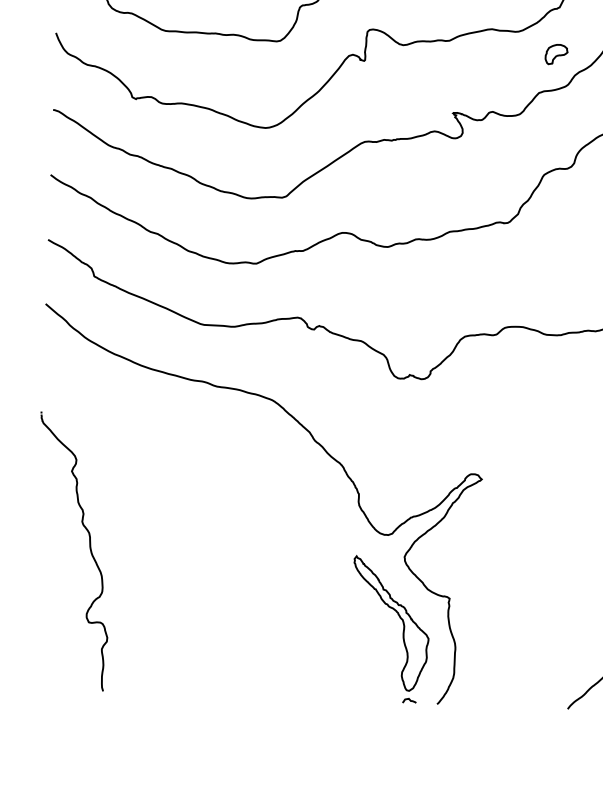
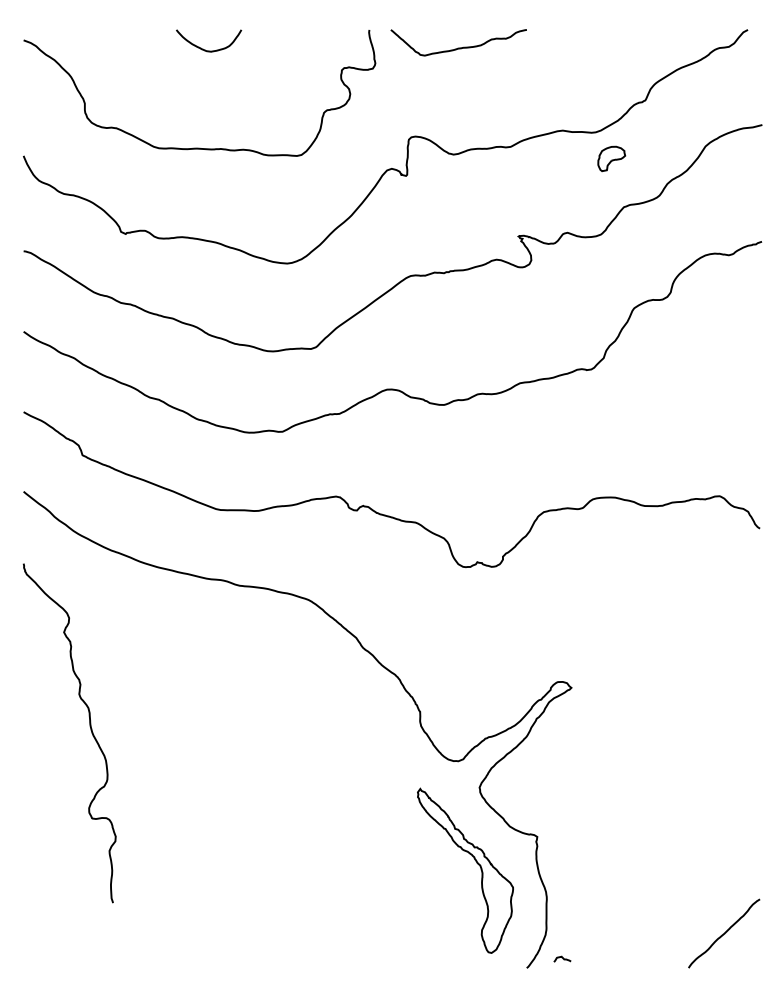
part: (556, 54) -> (611, 158), moved
part: (89, 548) -> (89, 726), moved
curve: (409, 700) -> (562, 958), moved

